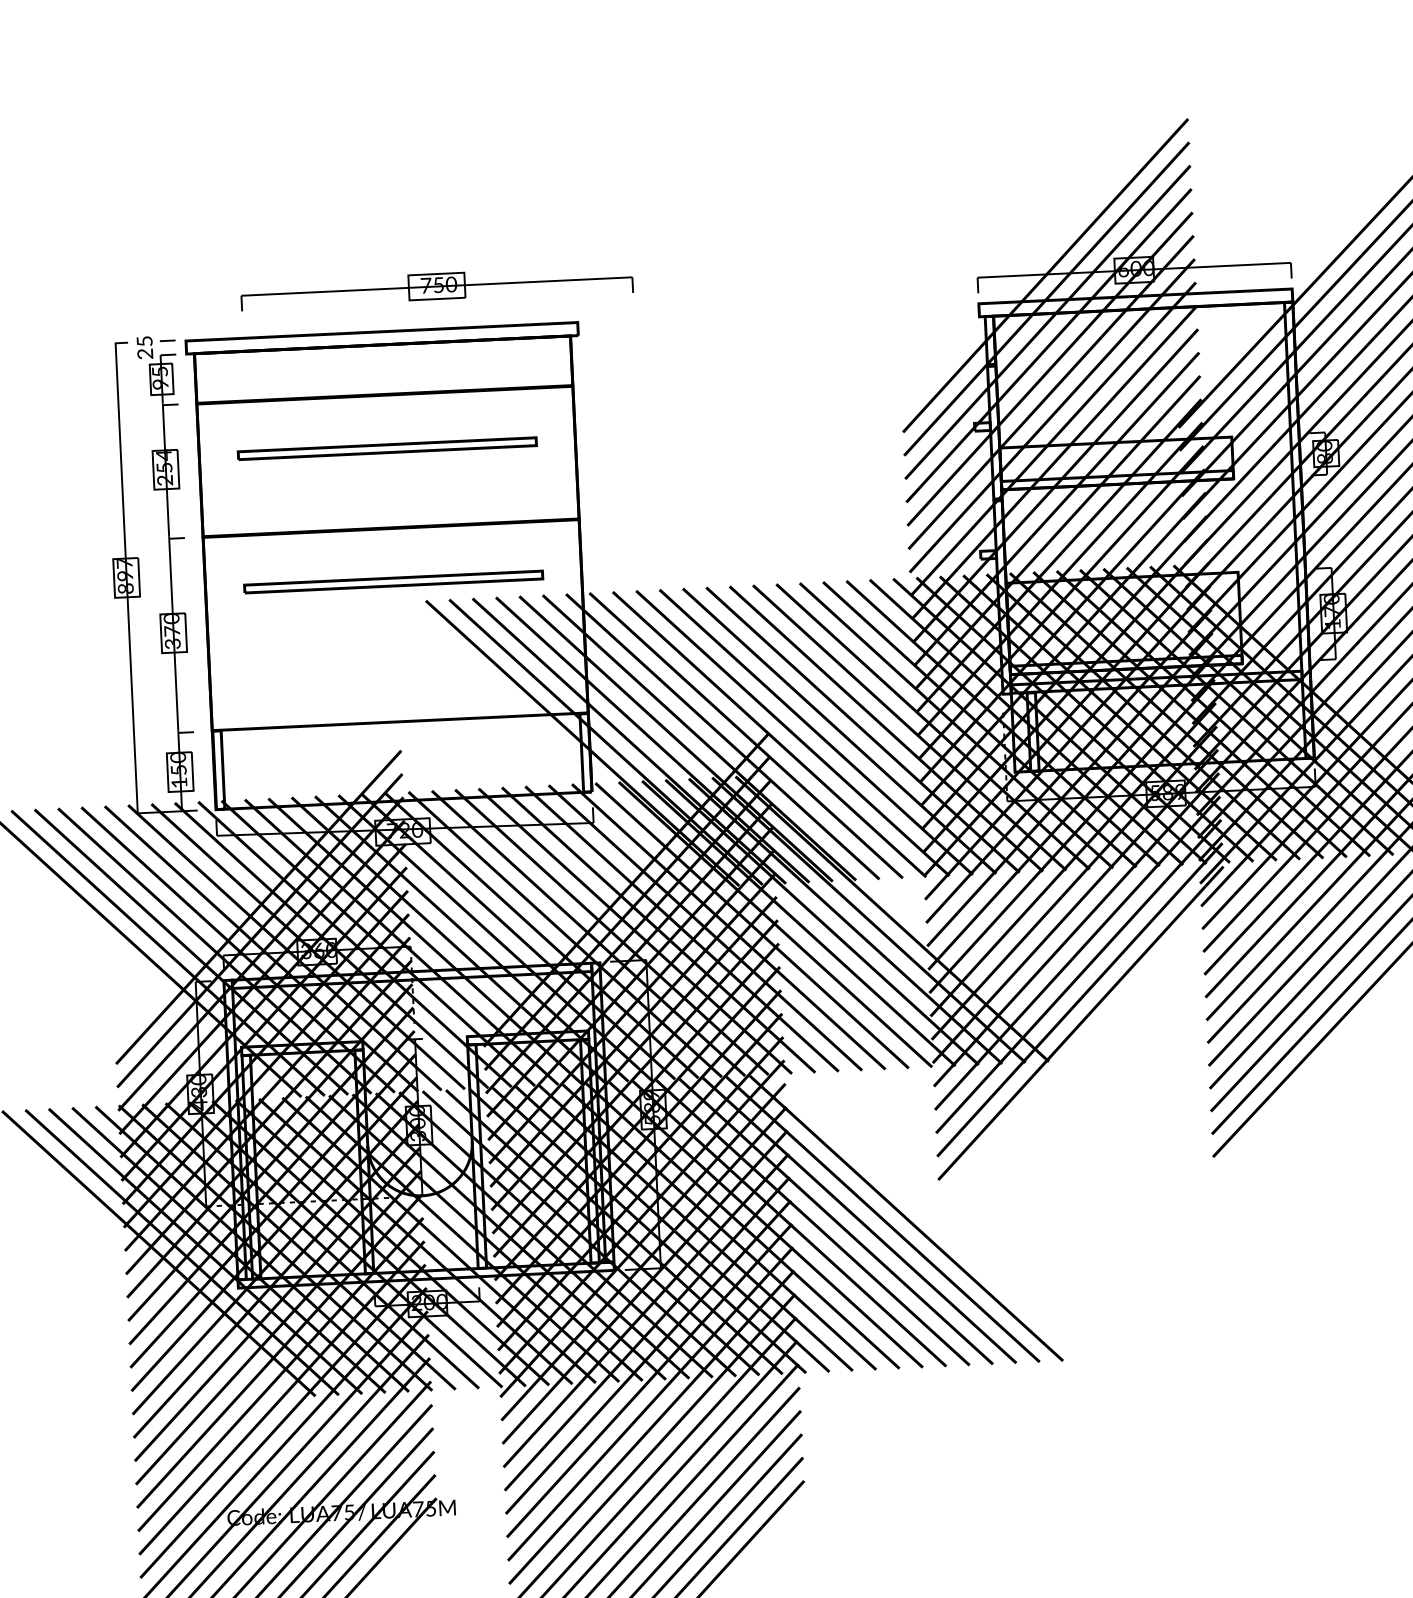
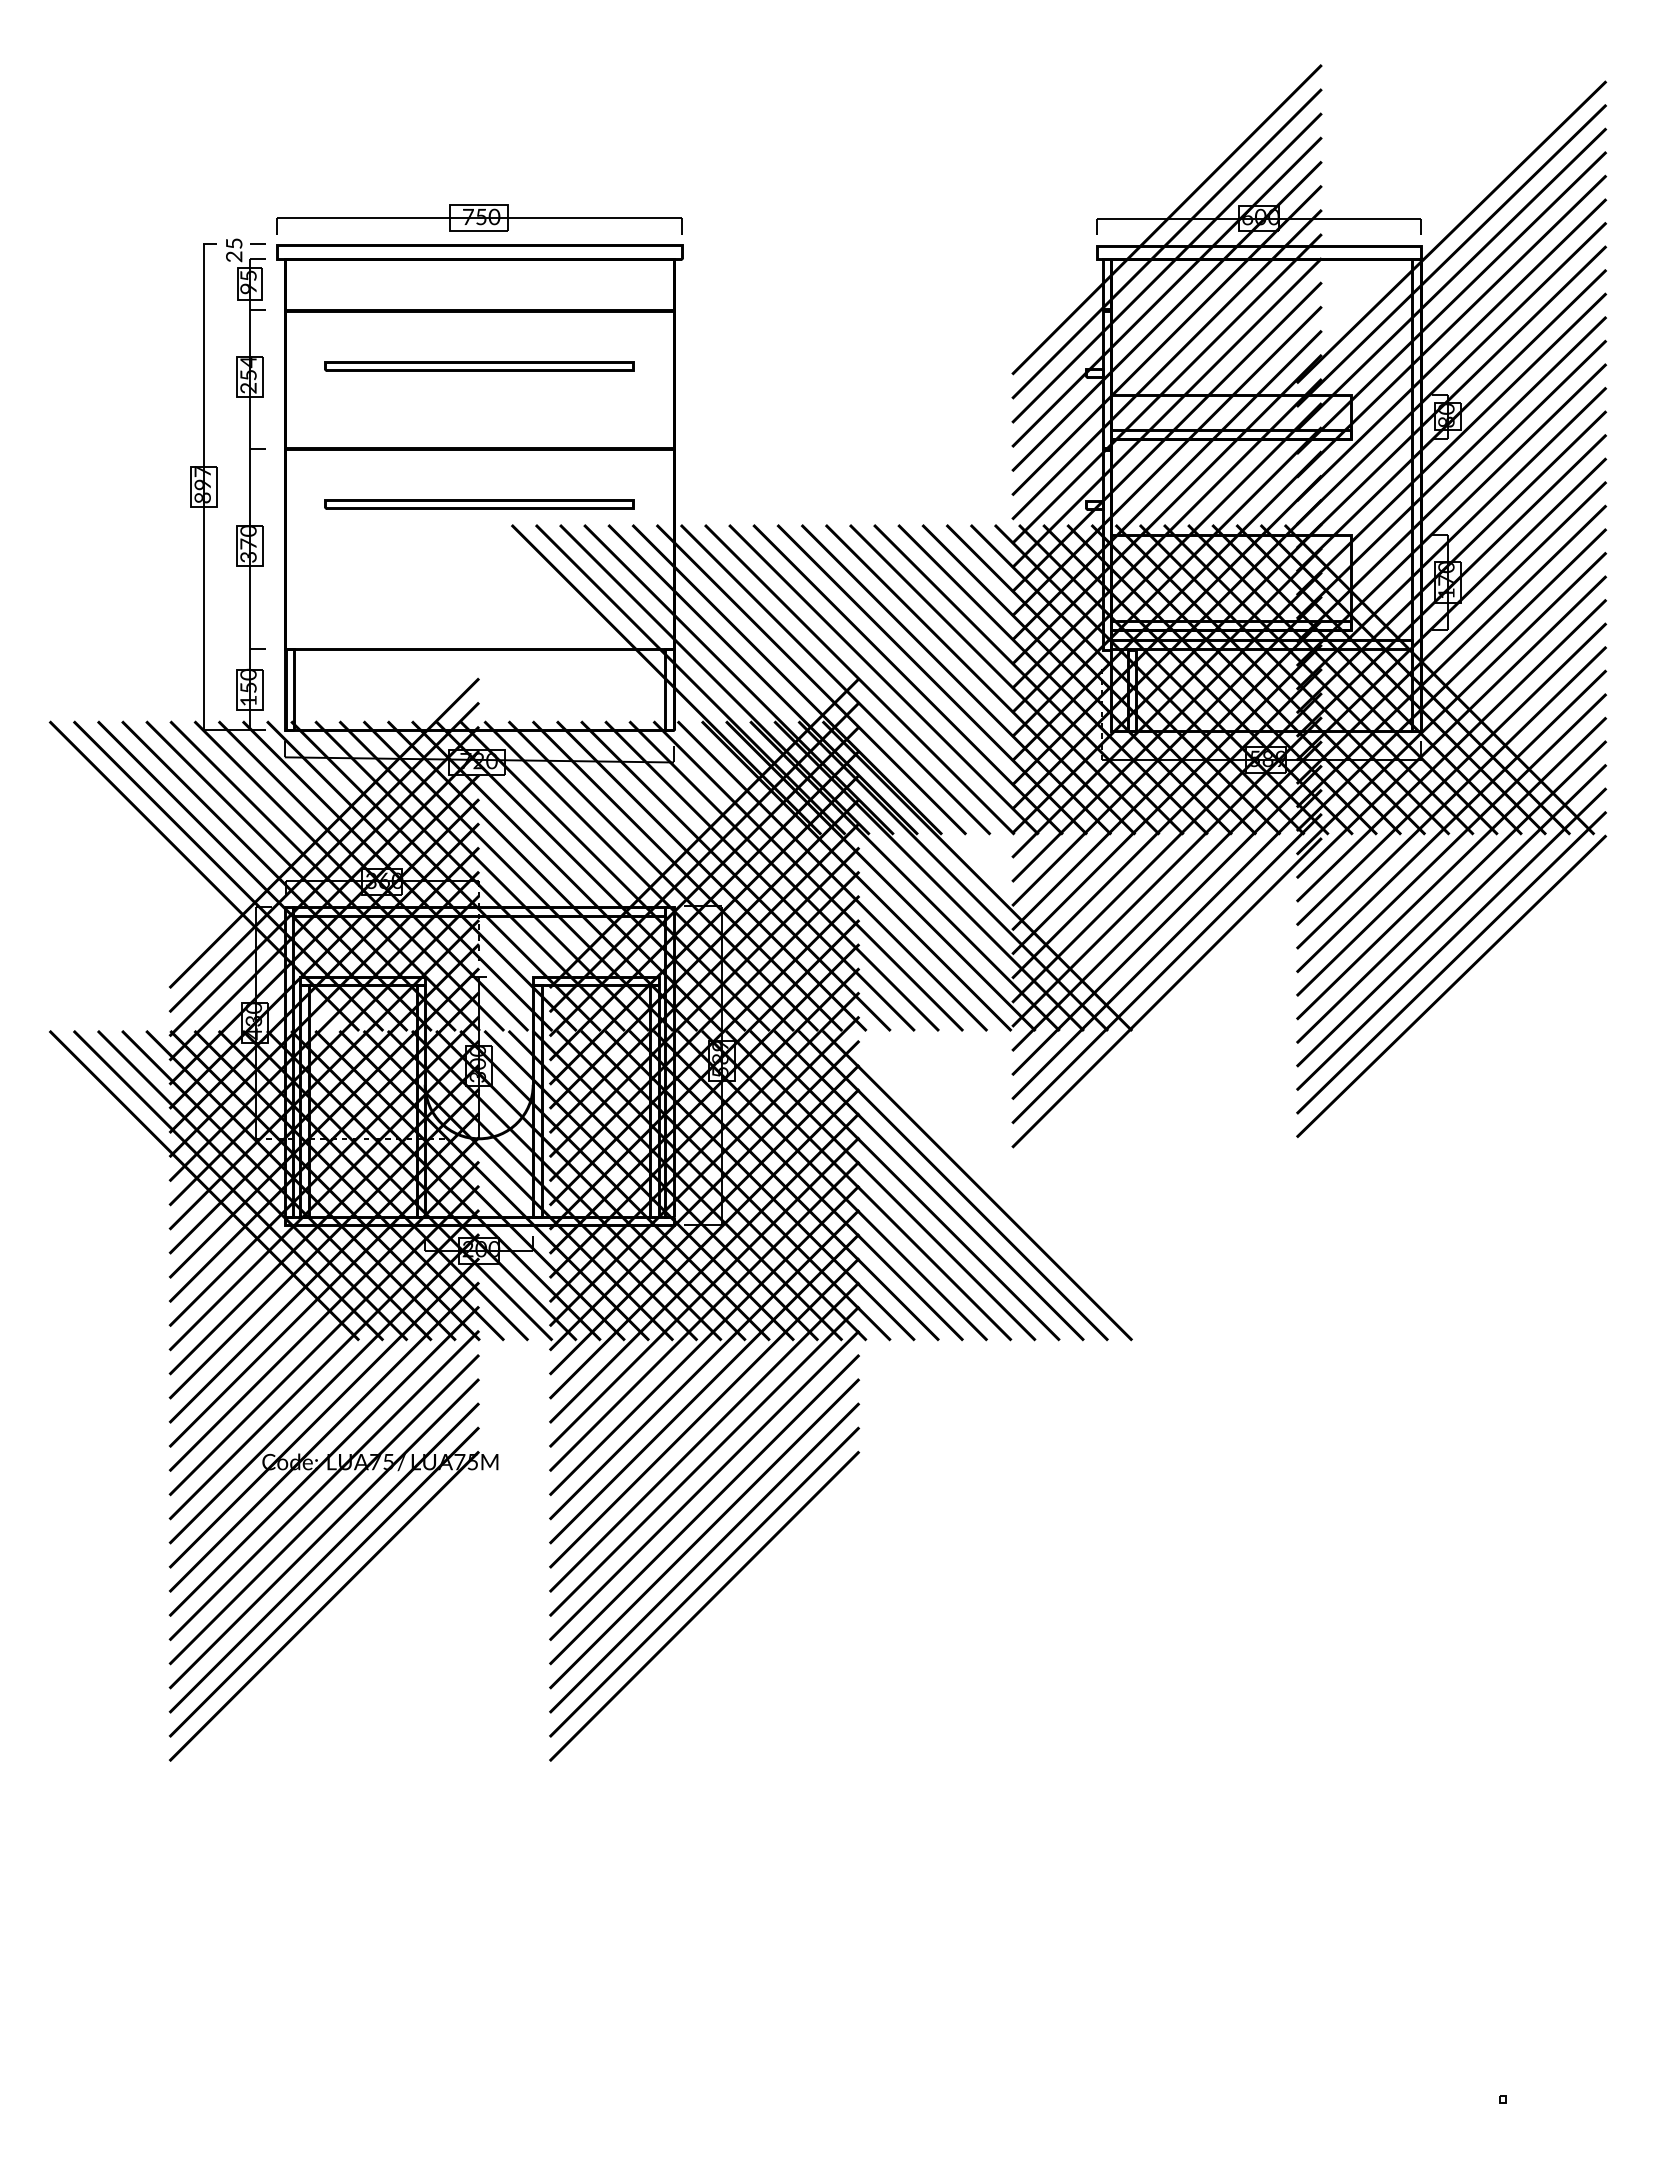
part: (437, 287) -> (479, 219), moved

